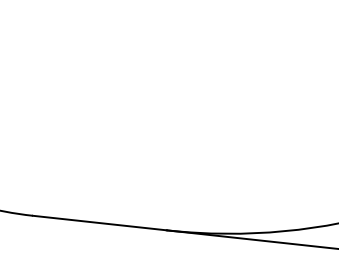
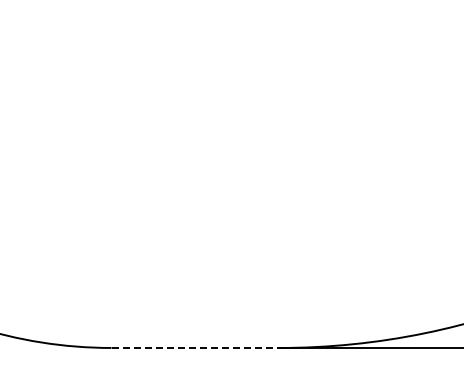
line: (100, 222) -> (195, 347), solid -> dashed

